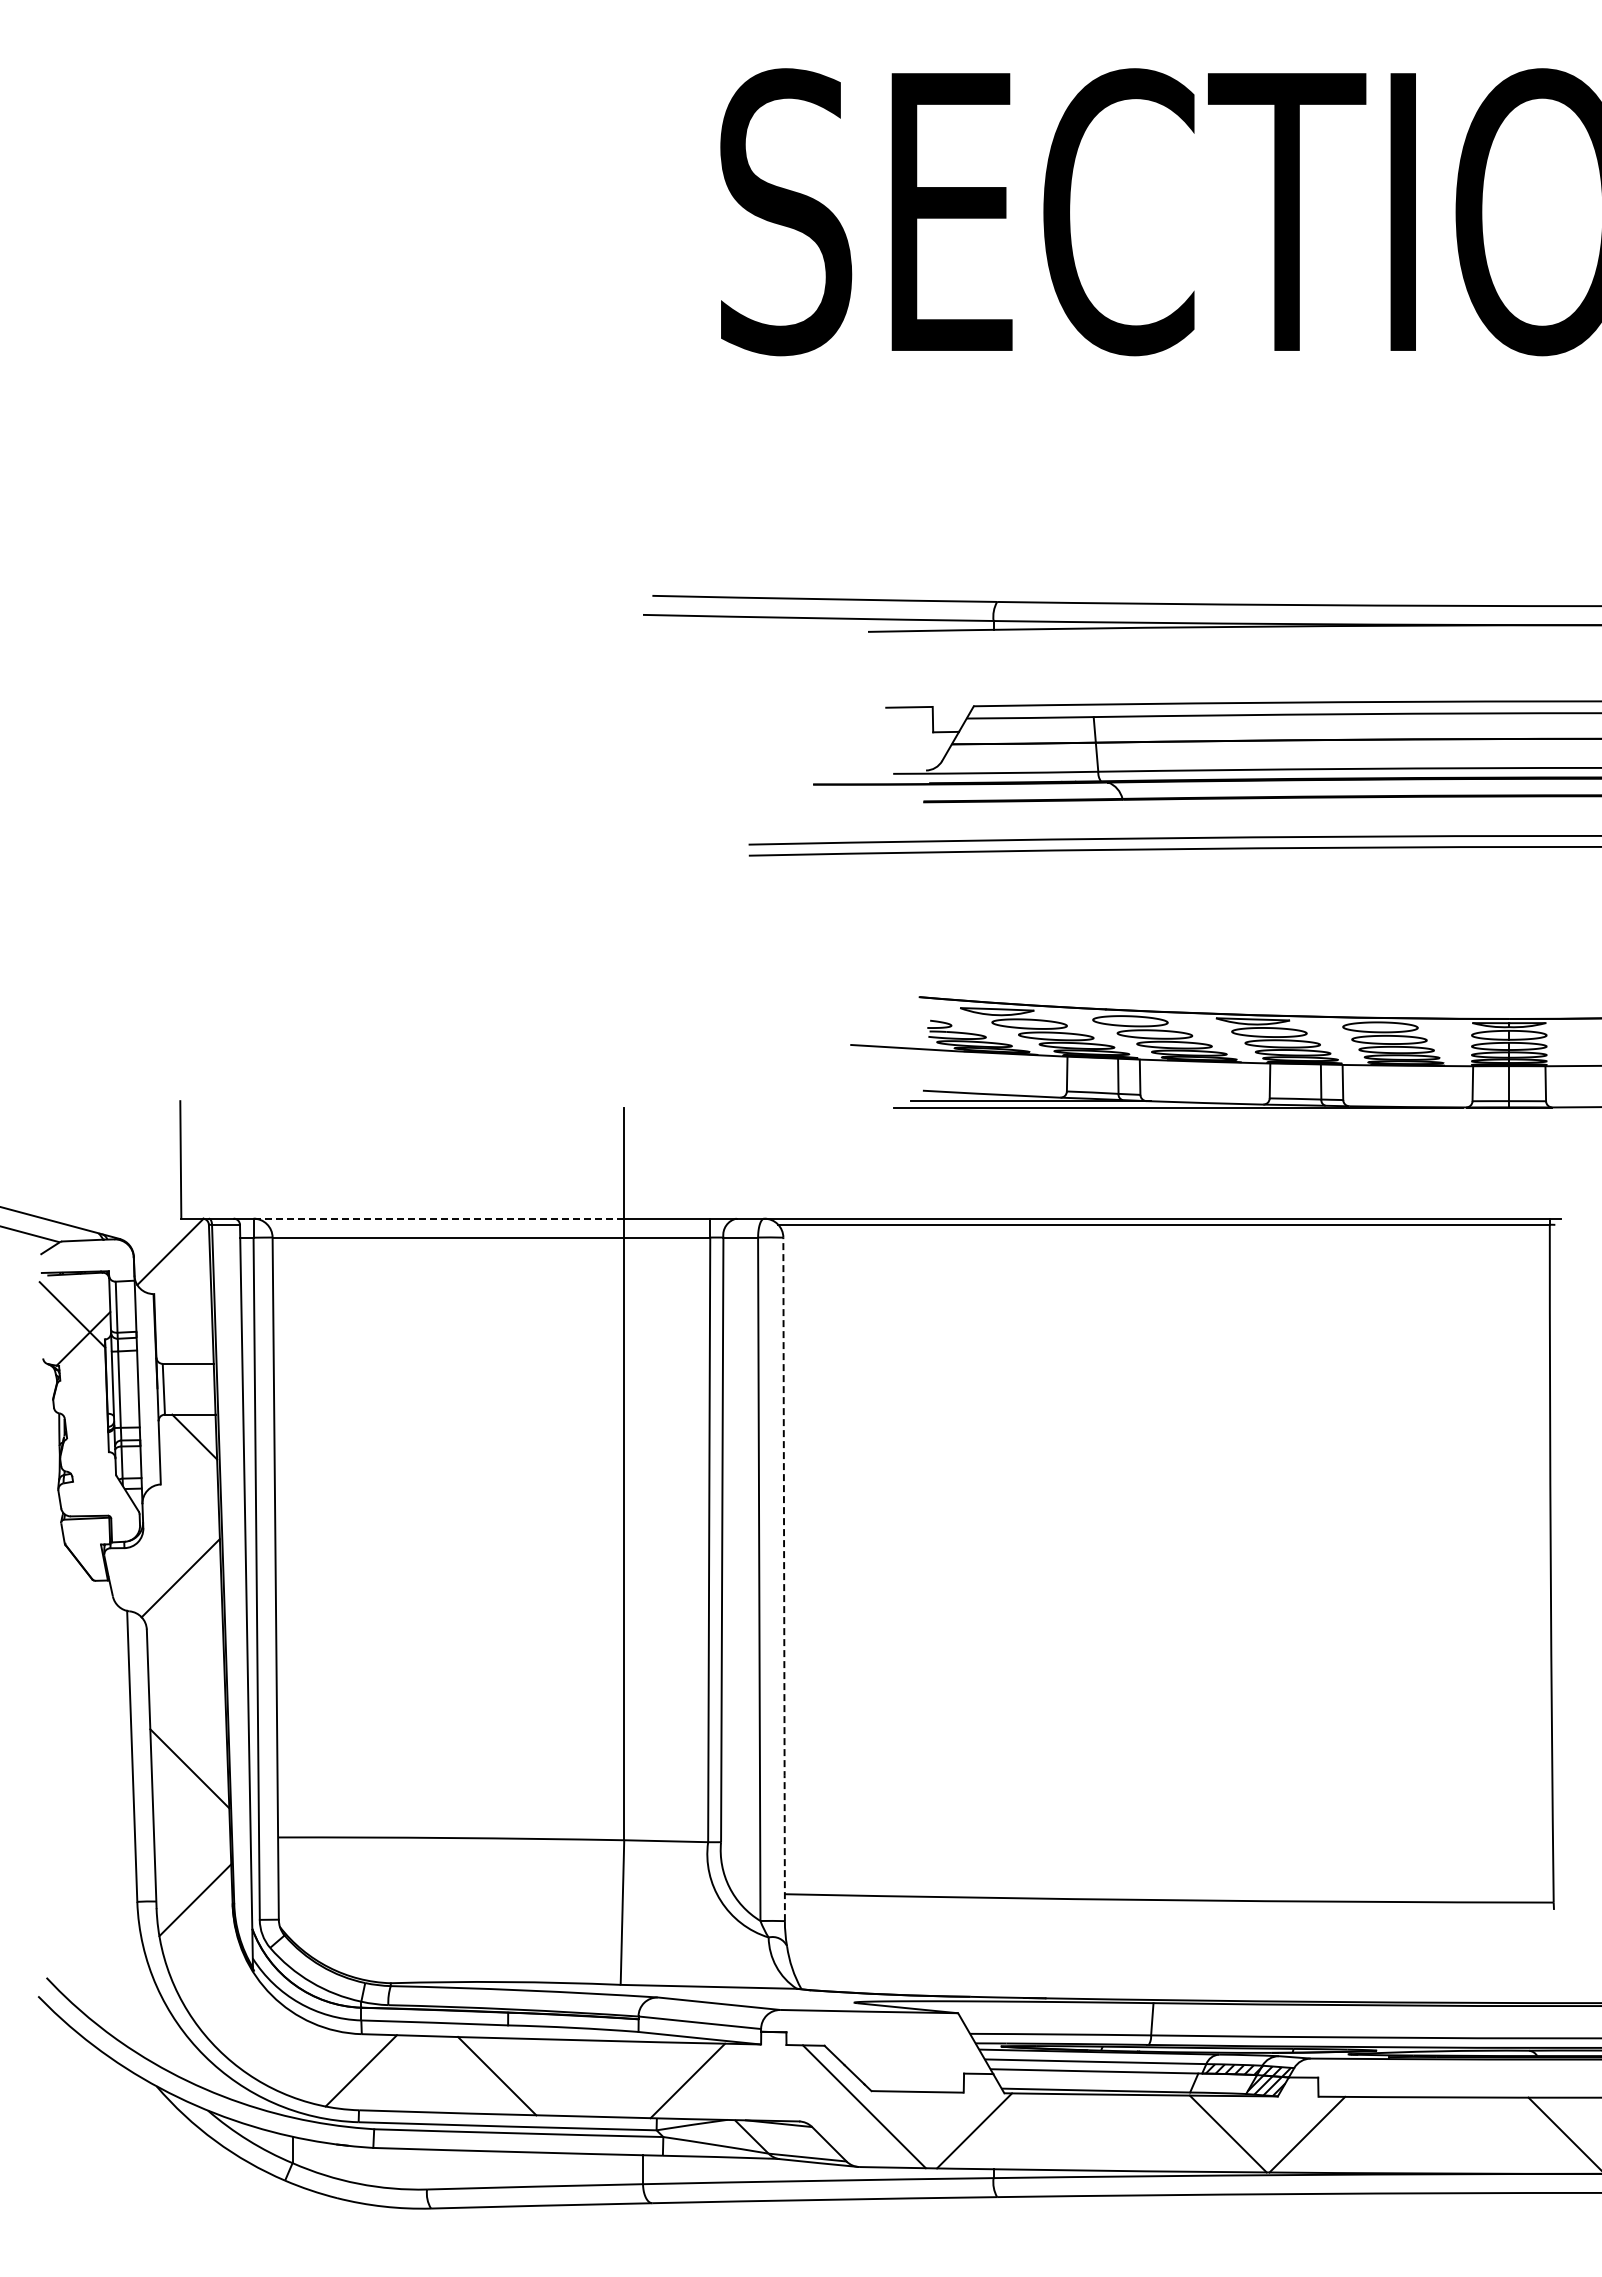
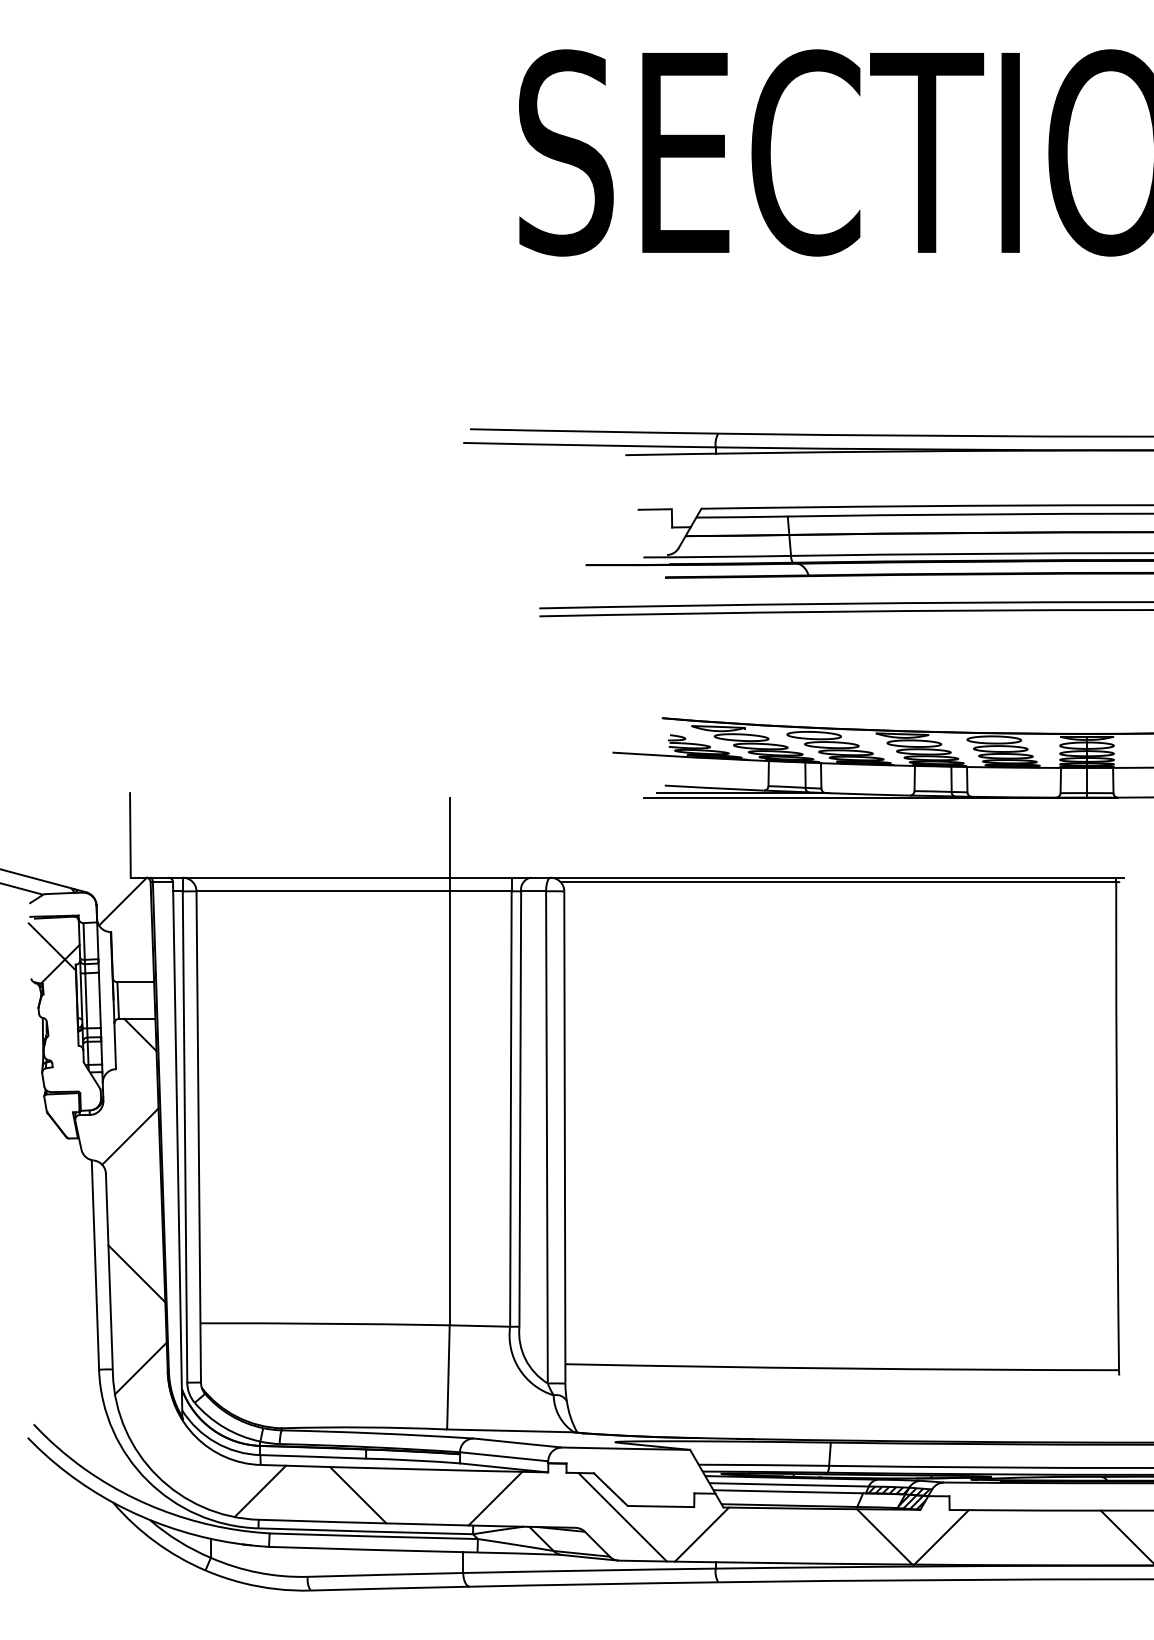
line: (438, 1218) -> (315, 877), dashed -> solid
line: (784, 1579) -> (565, 1137), dashed -> solid

